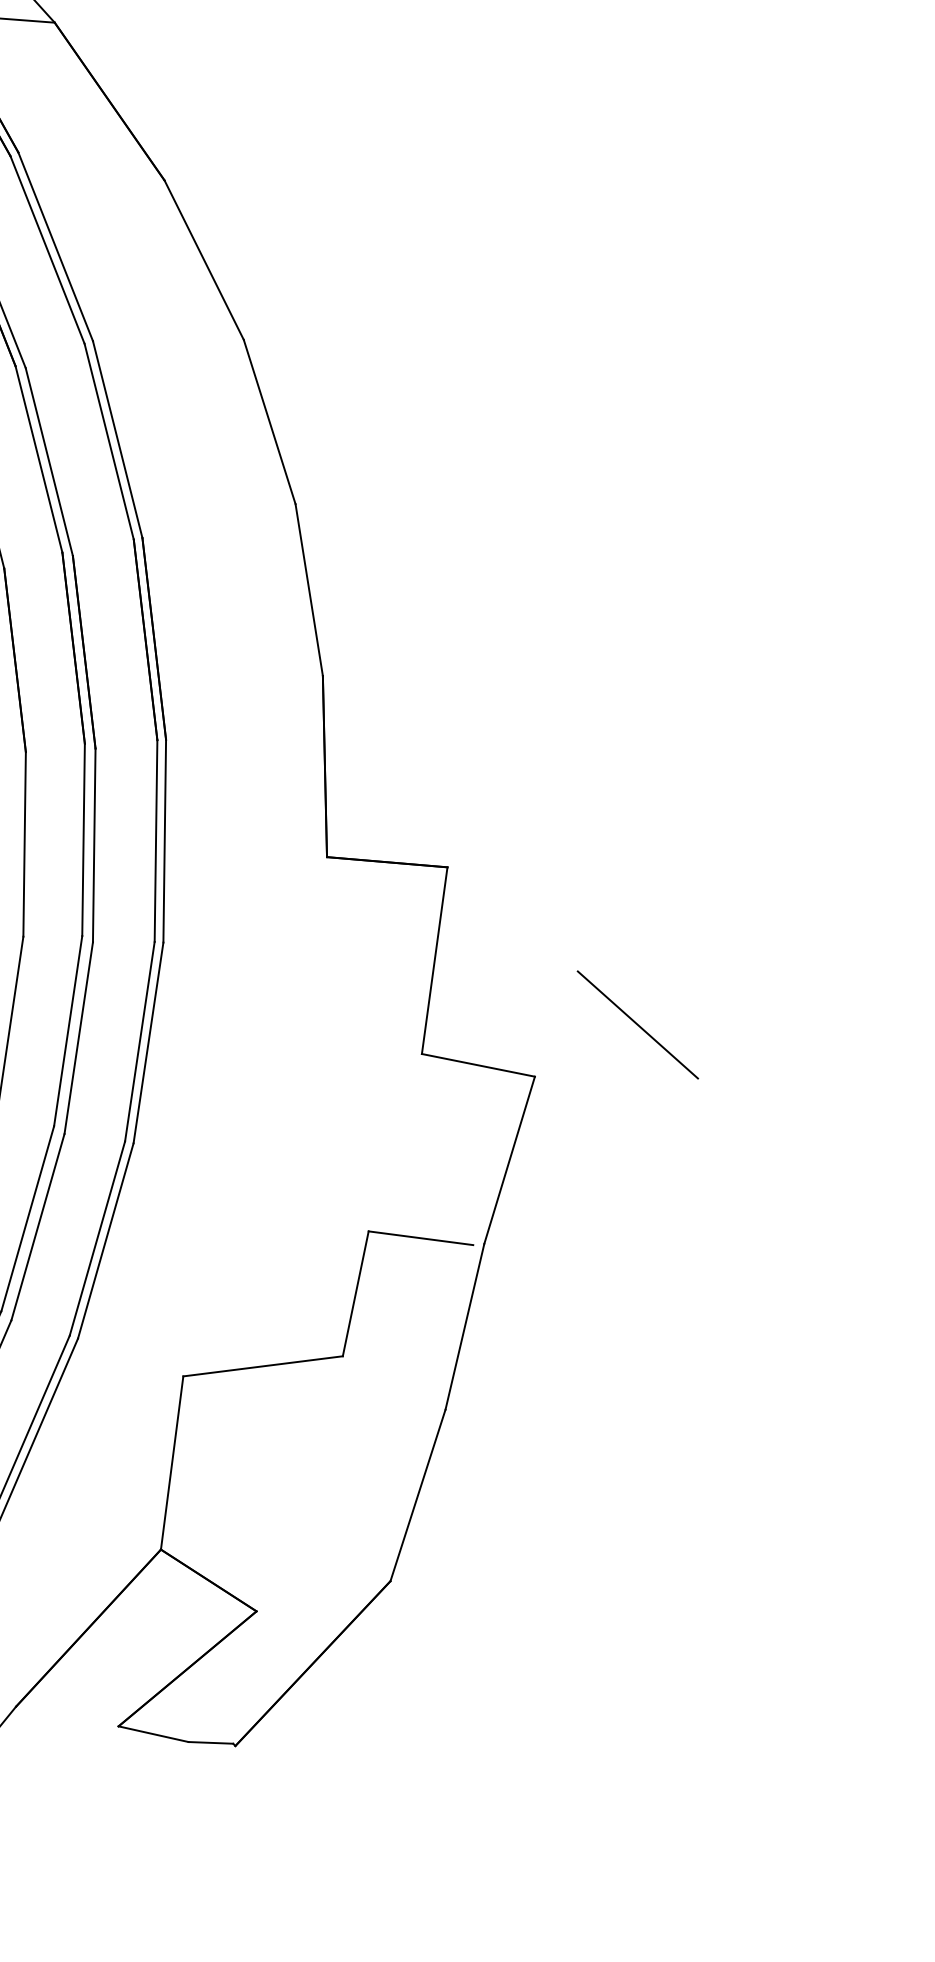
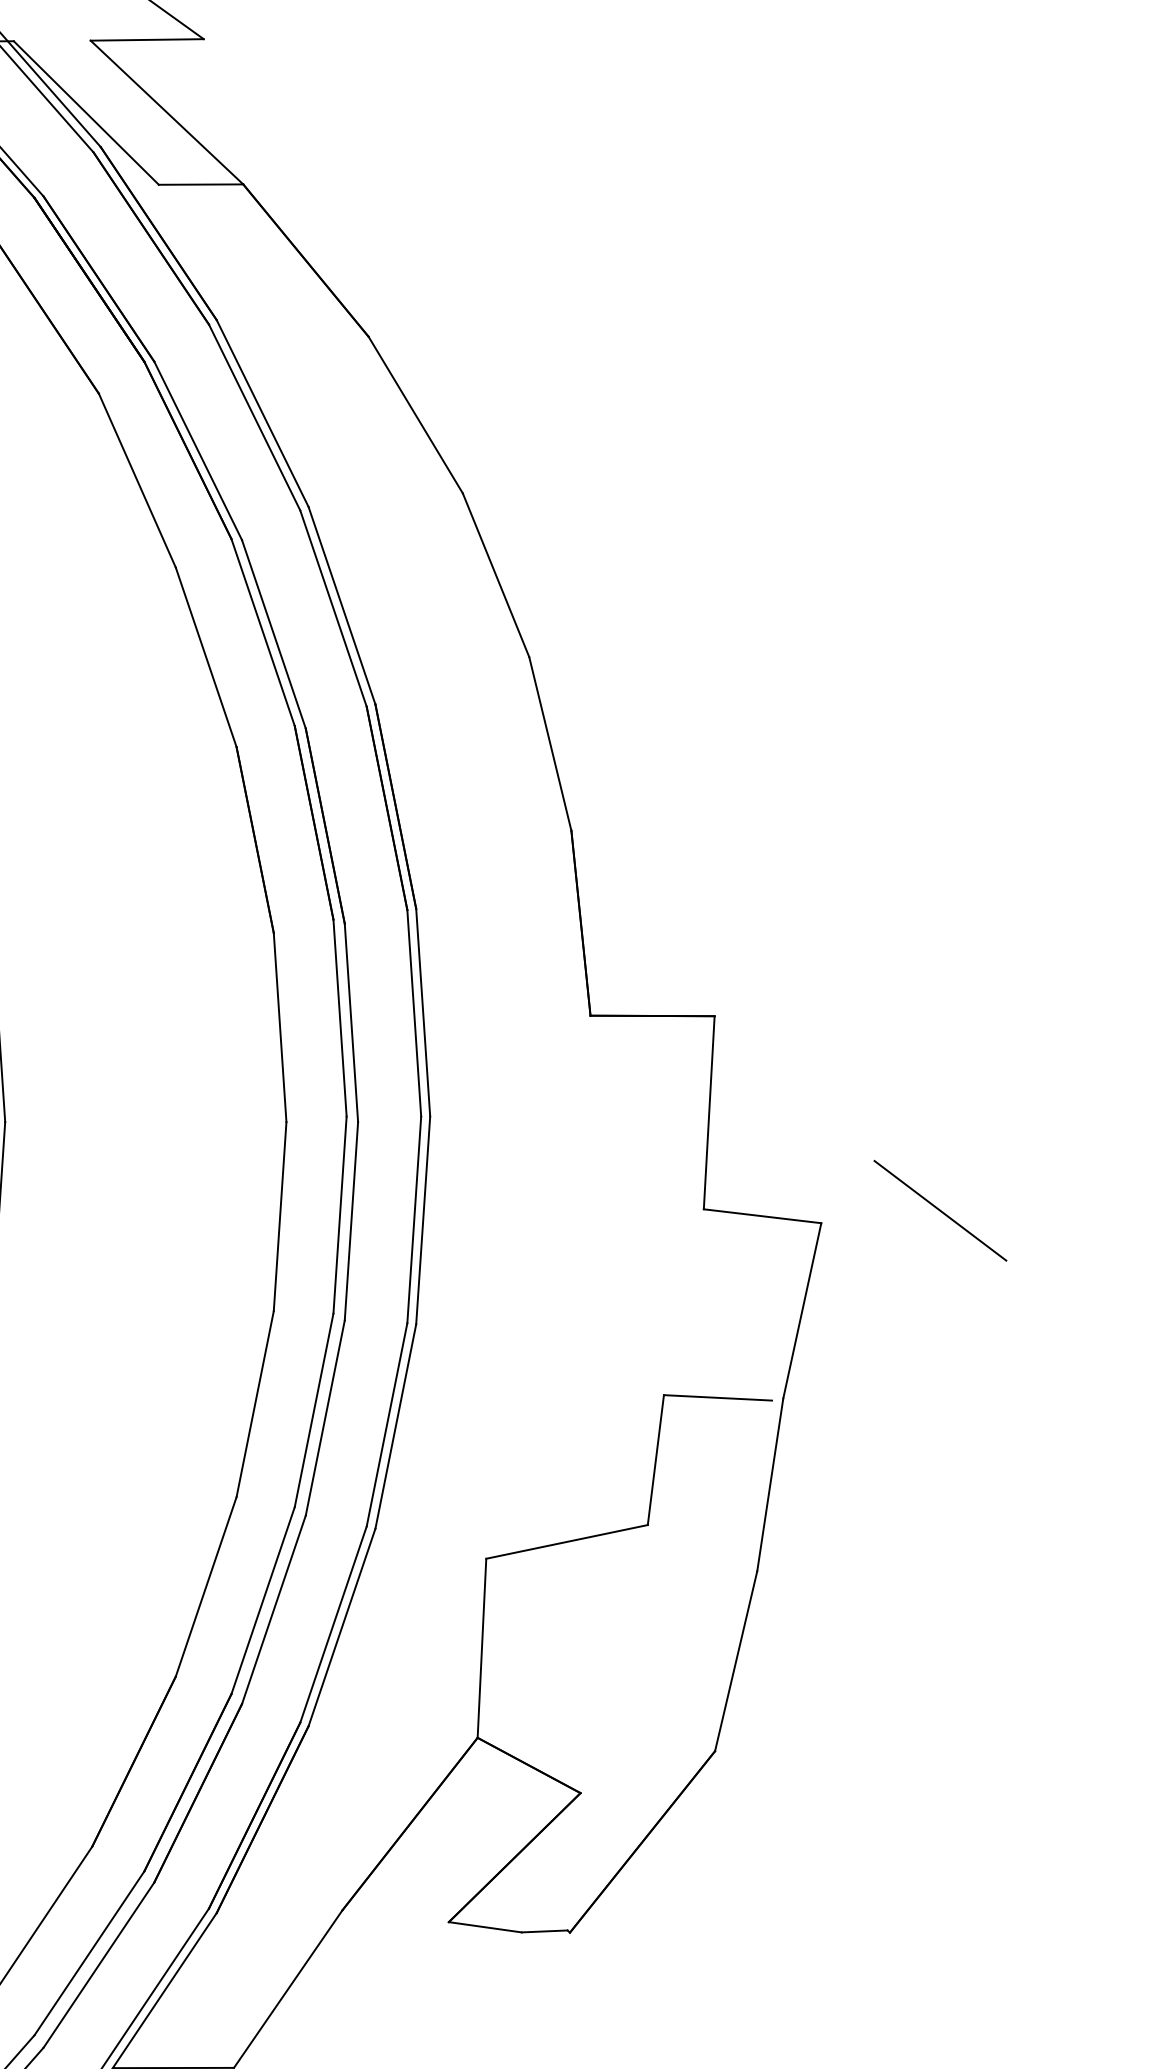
line: (638, 1024) -> (940, 1210), moved

